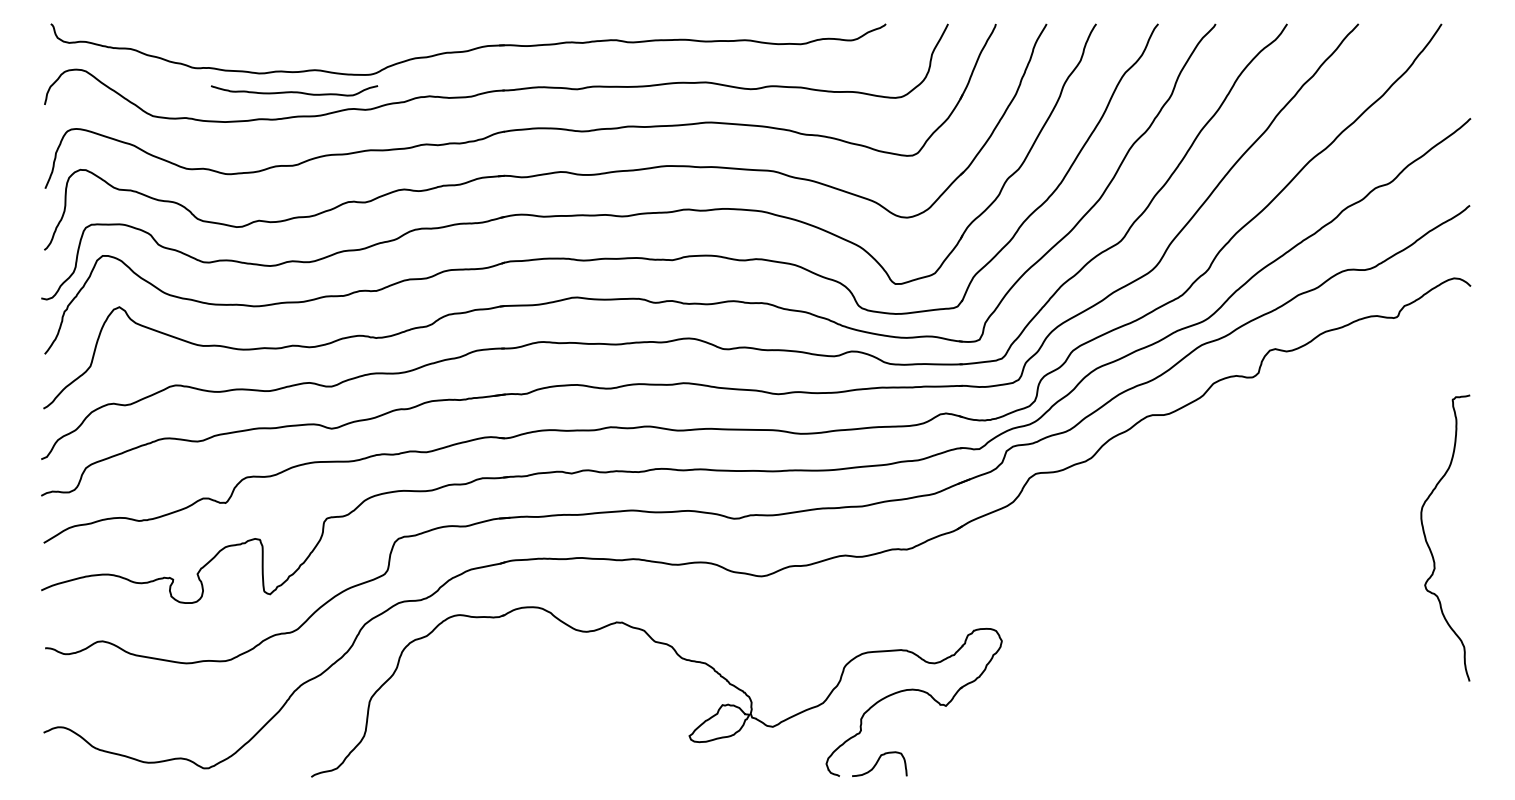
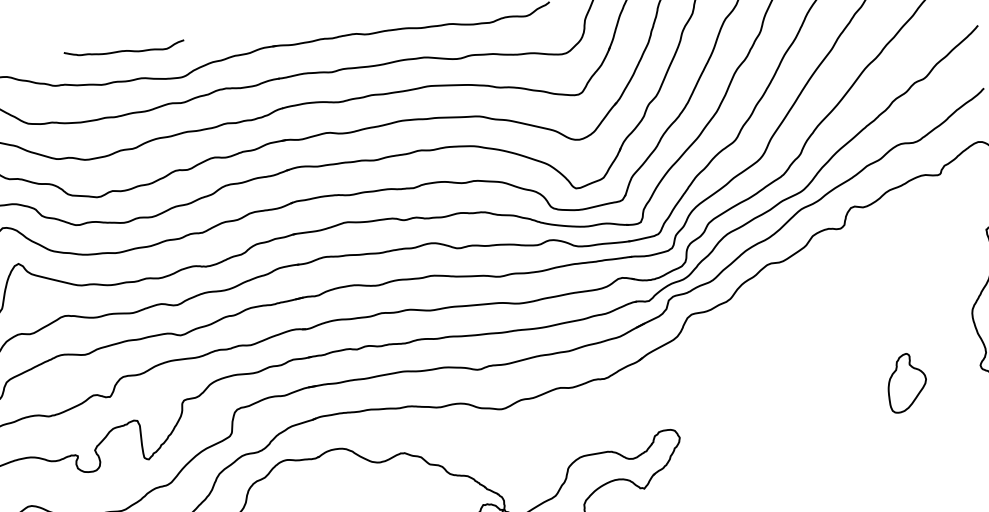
curve: (294, 91) -> (124, 50), moved
part: (1321, 598) -> (906, 382), added

